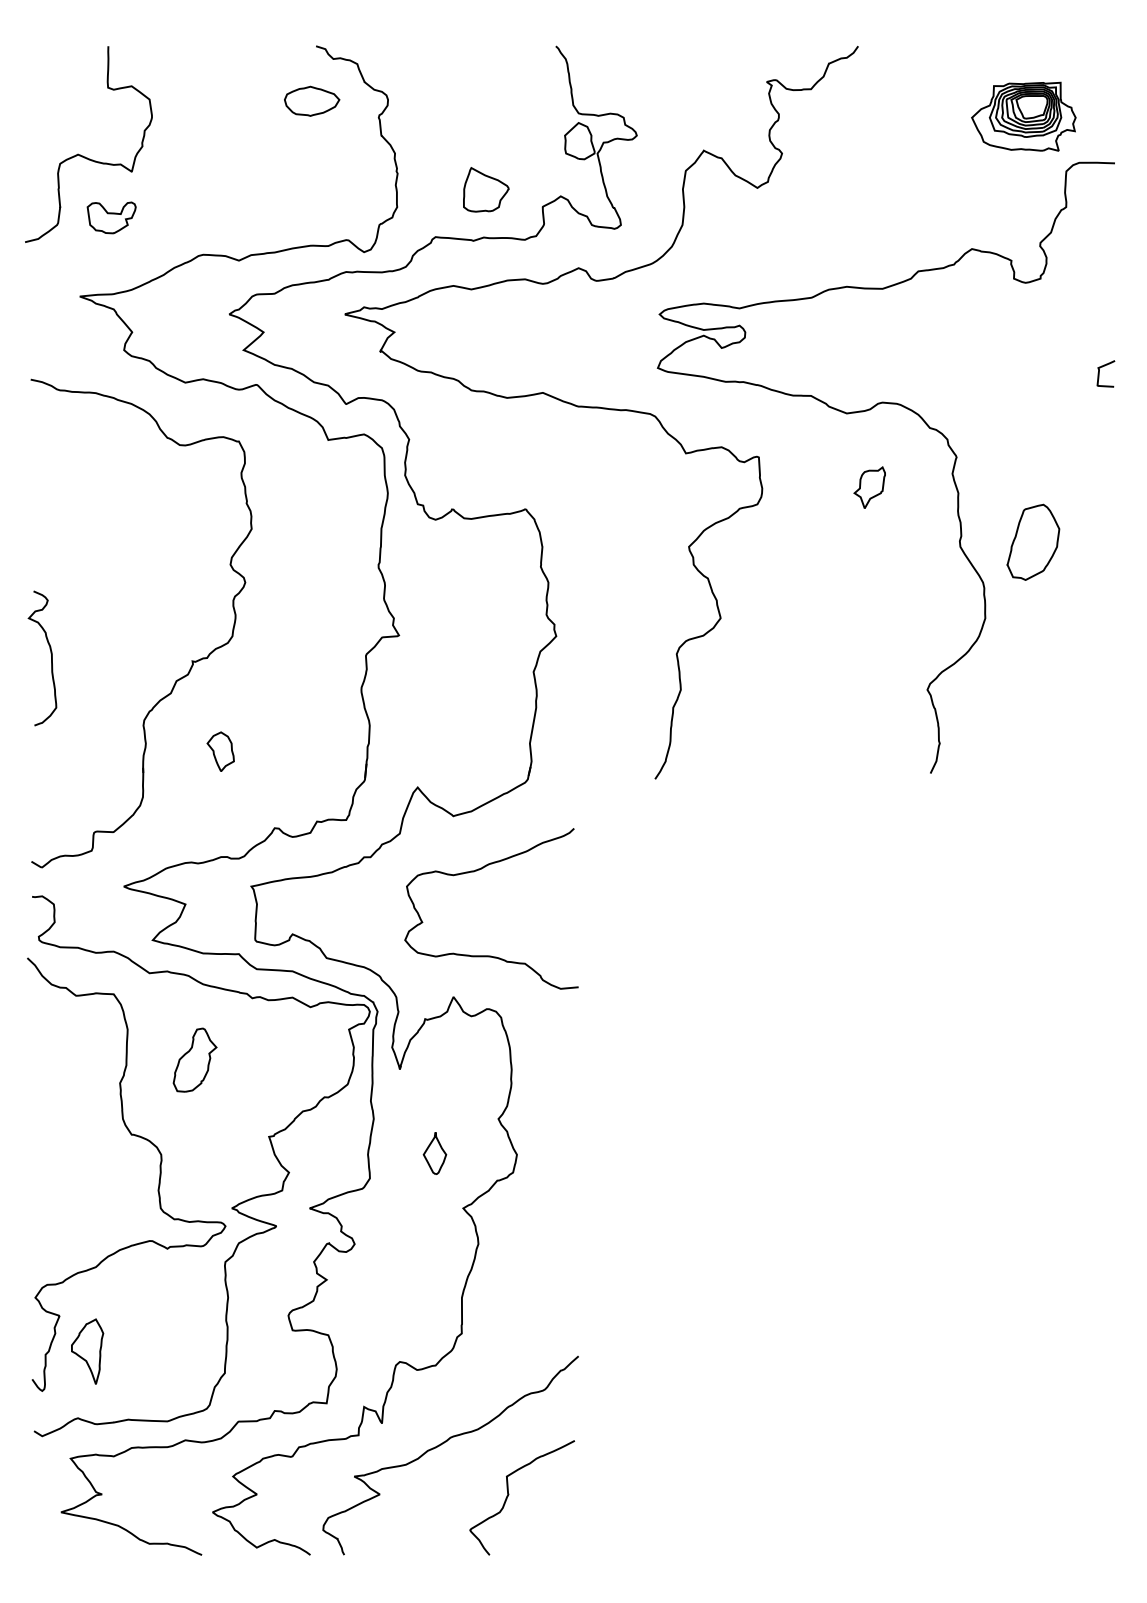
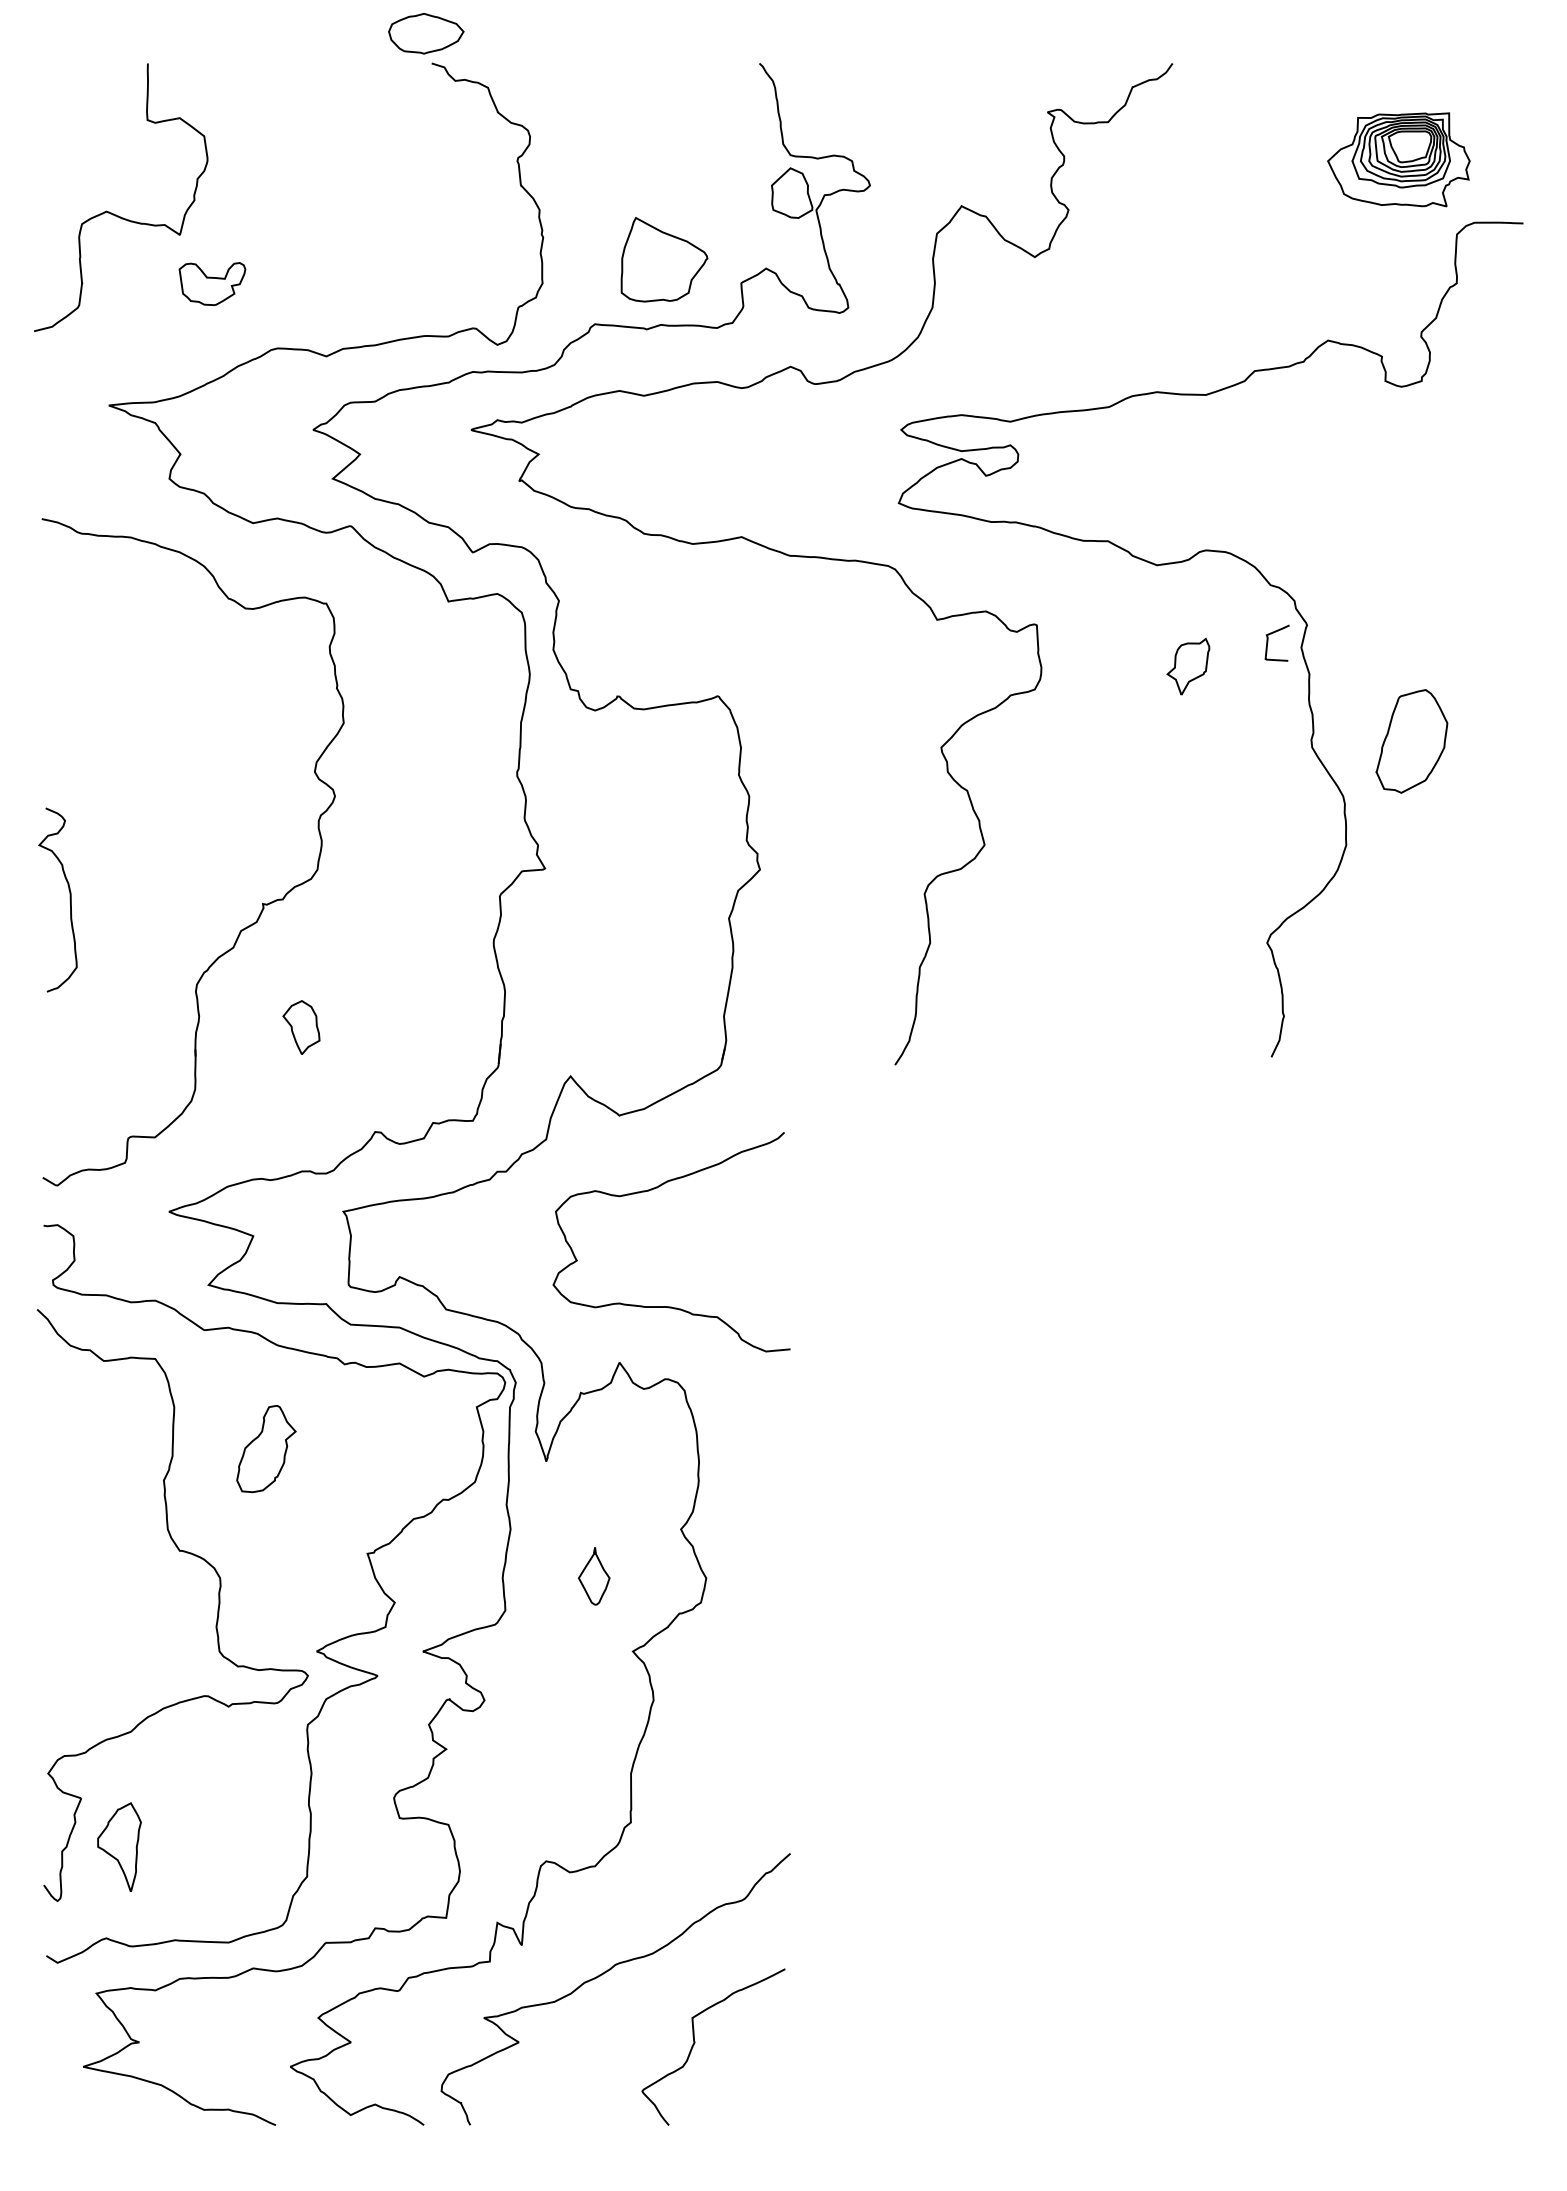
part: (312, 101) -> (426, 33), moved
part: (485, 189) -> (663, 259), size x1.4
part: (111, 217) -> (212, 283), moved
curve: (1099, 373) -> (1268, 642), moved

